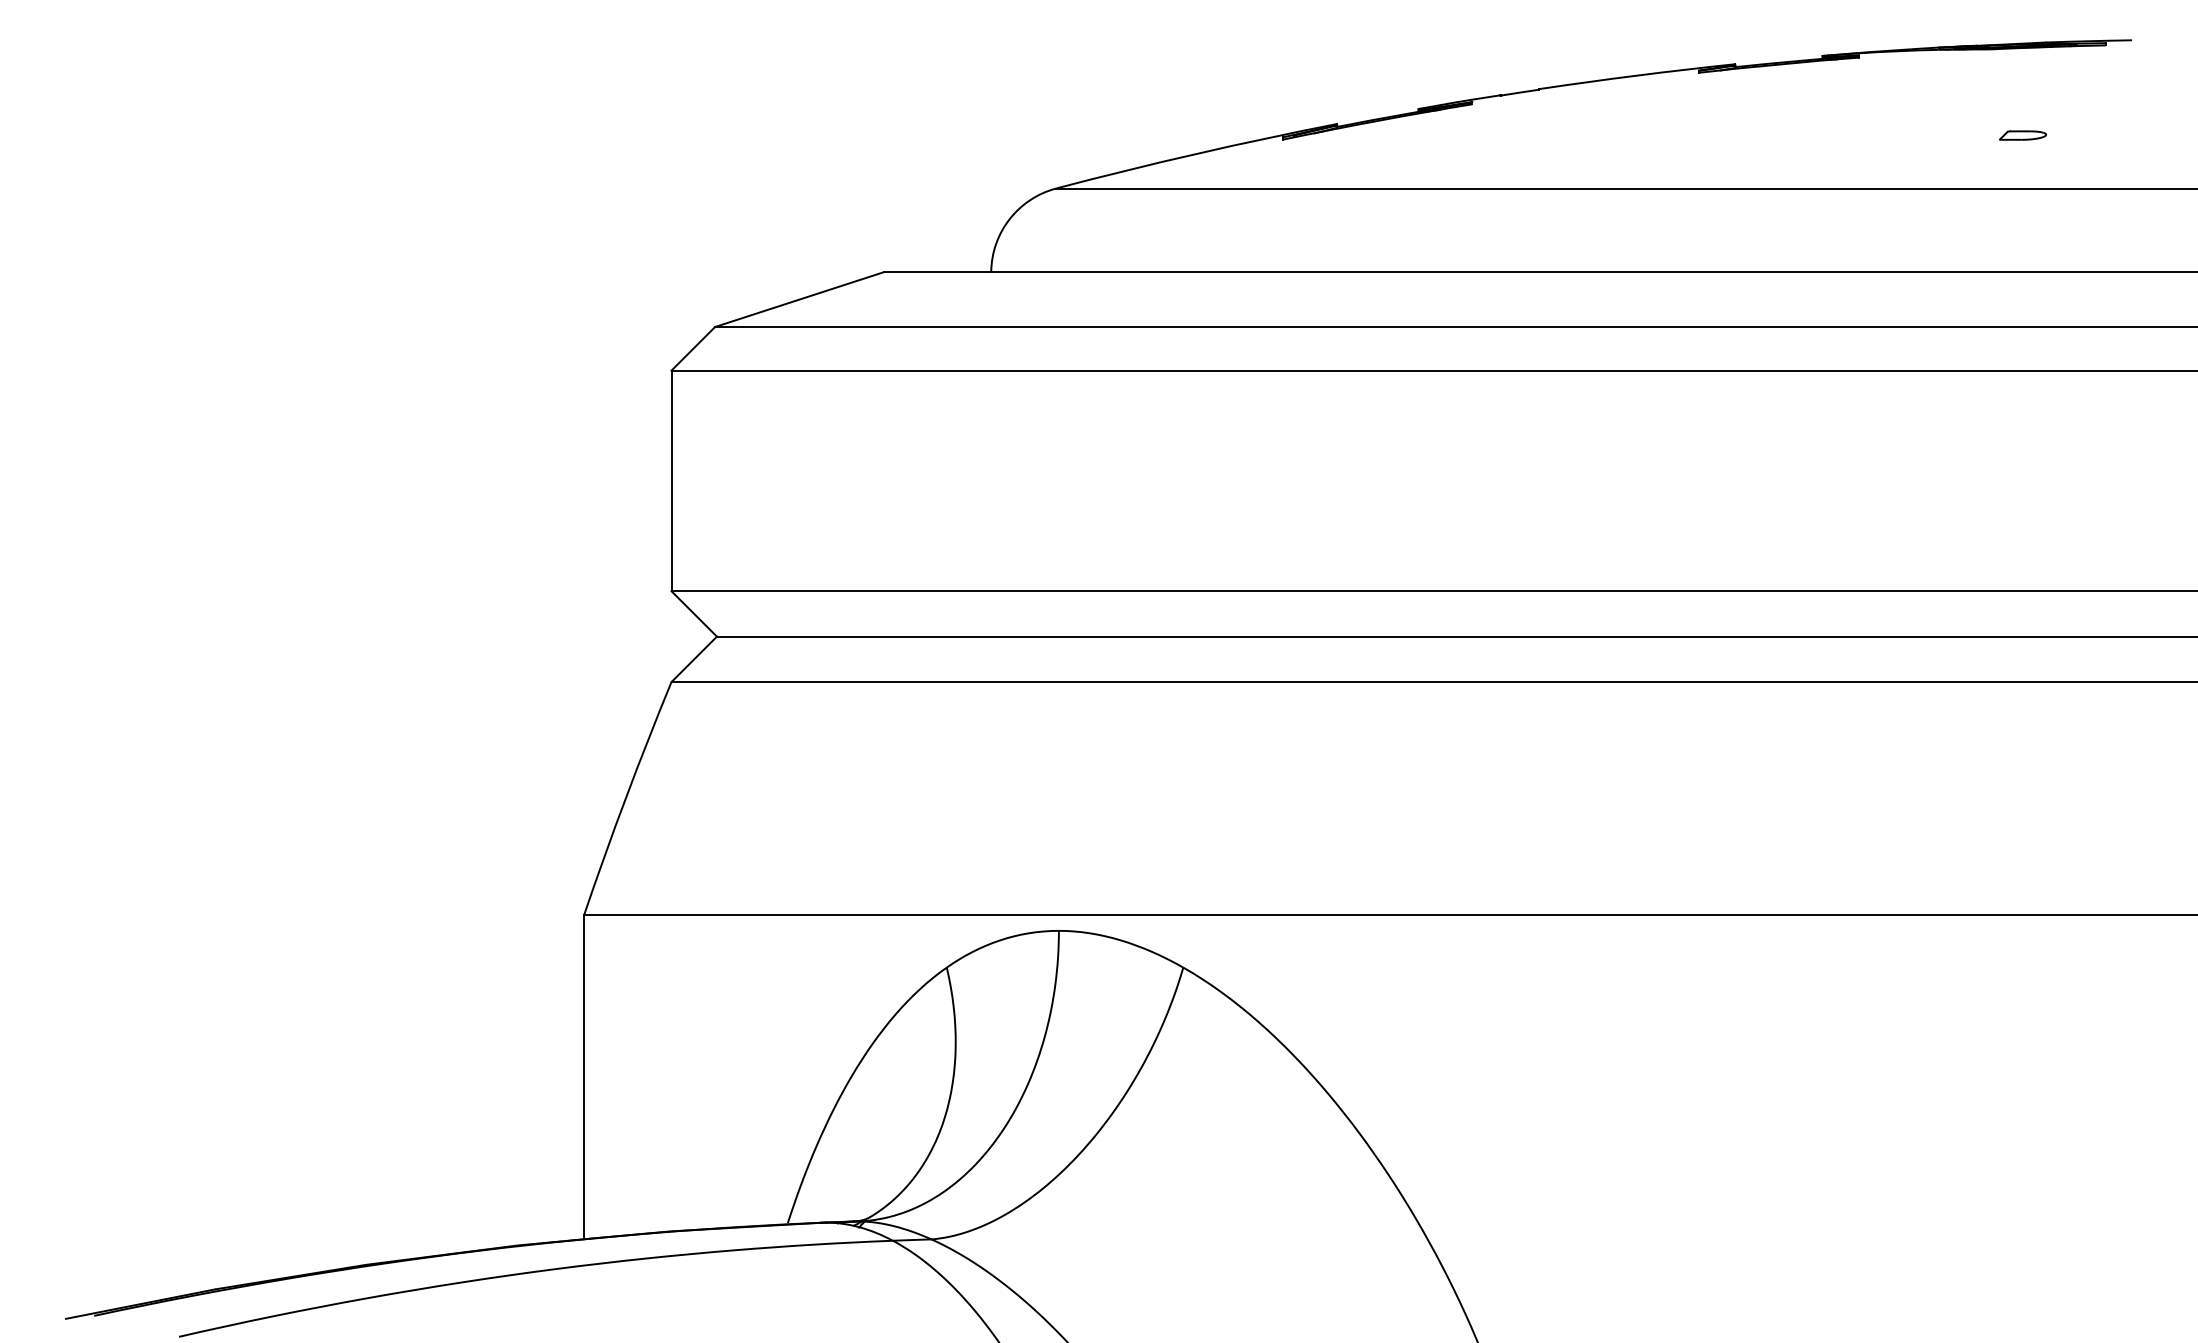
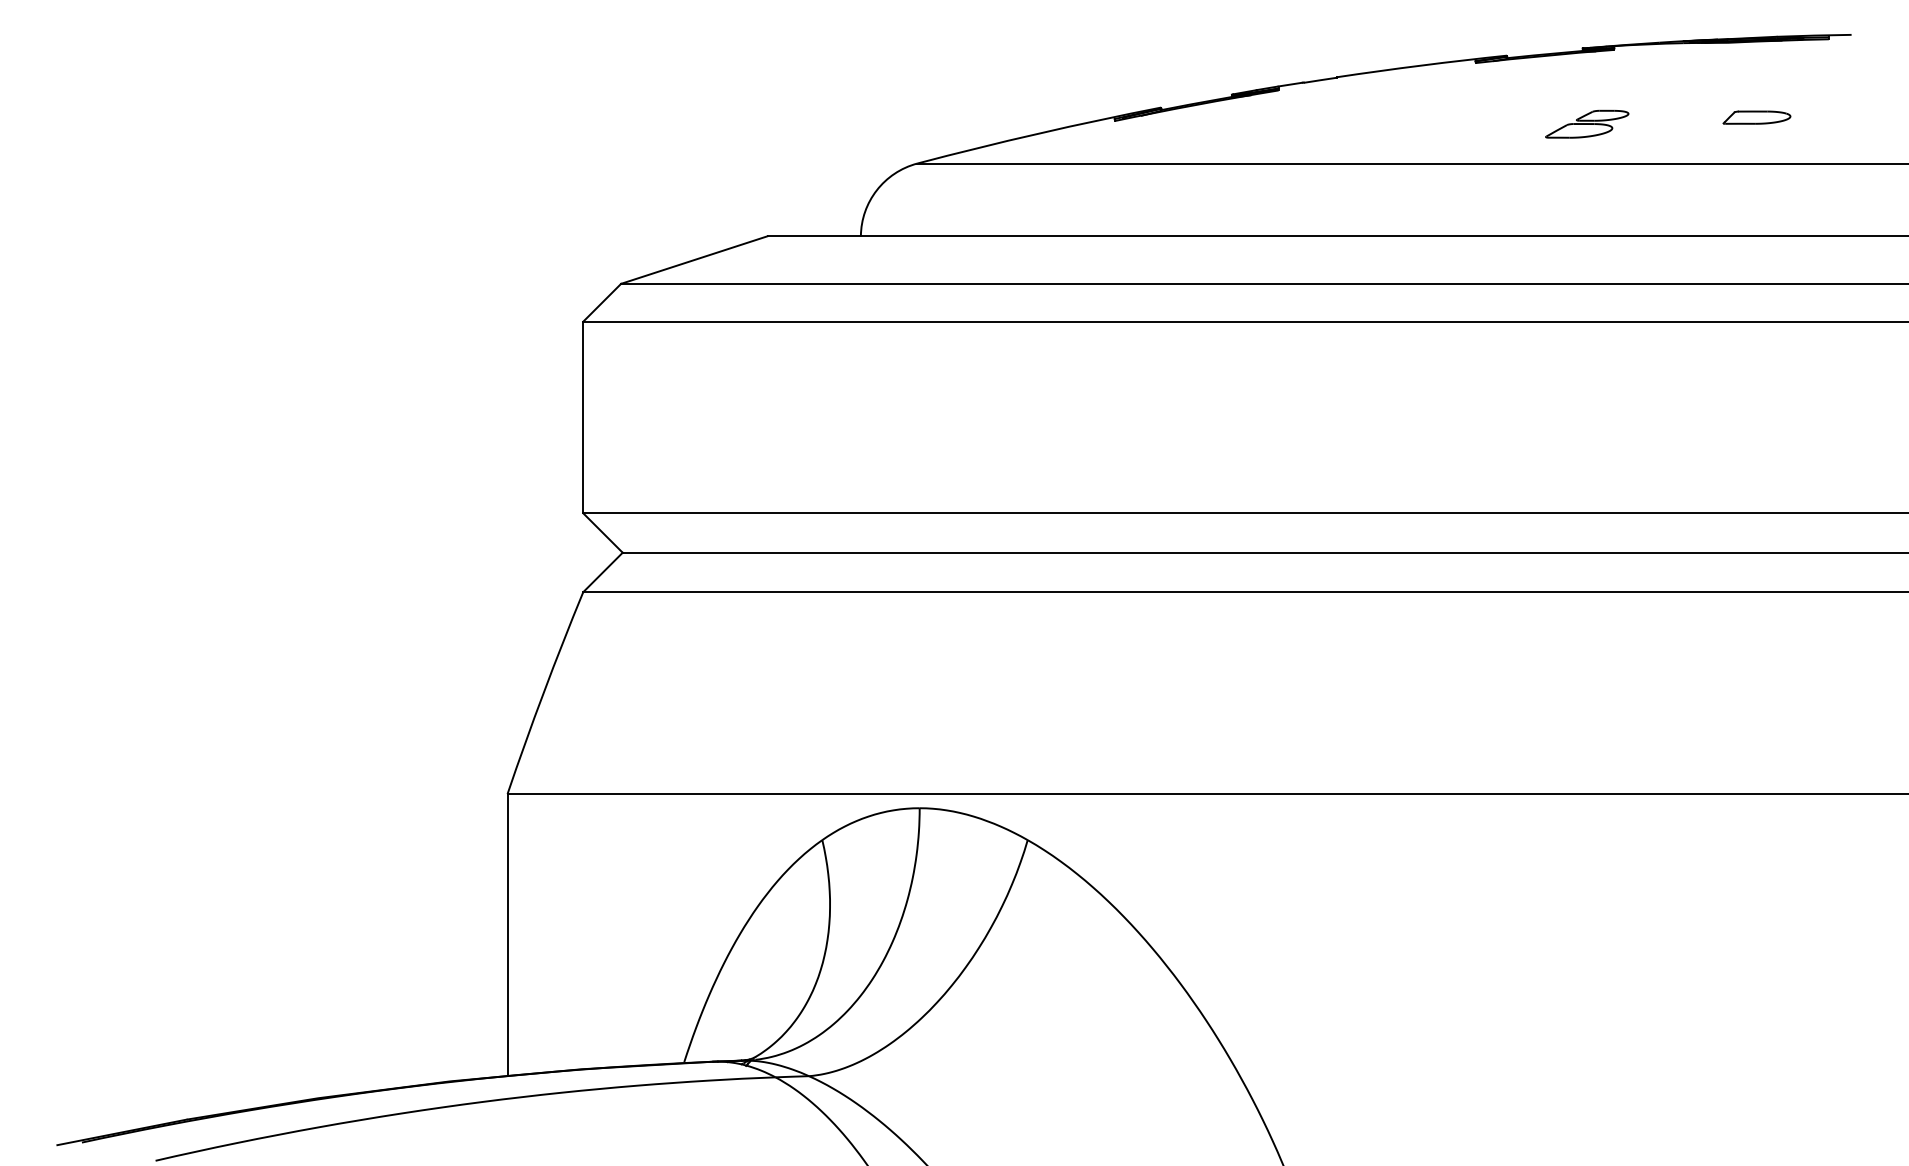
part: (2022, 135) -> (1756, 117), size x1.67
part: (1827, 142) -> (1587, 123), added

